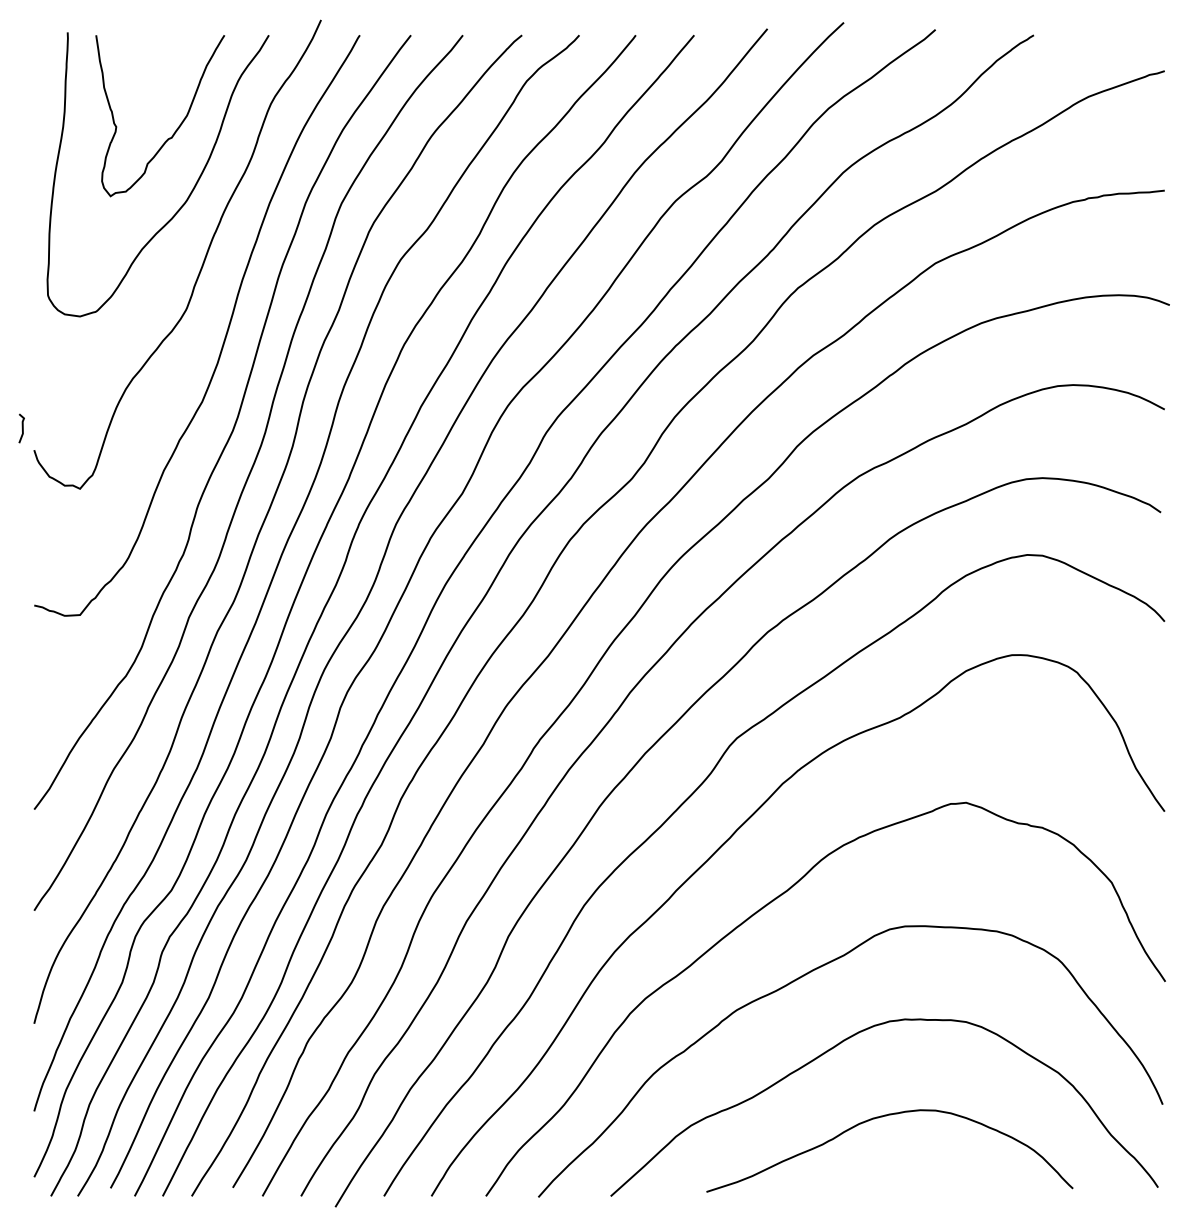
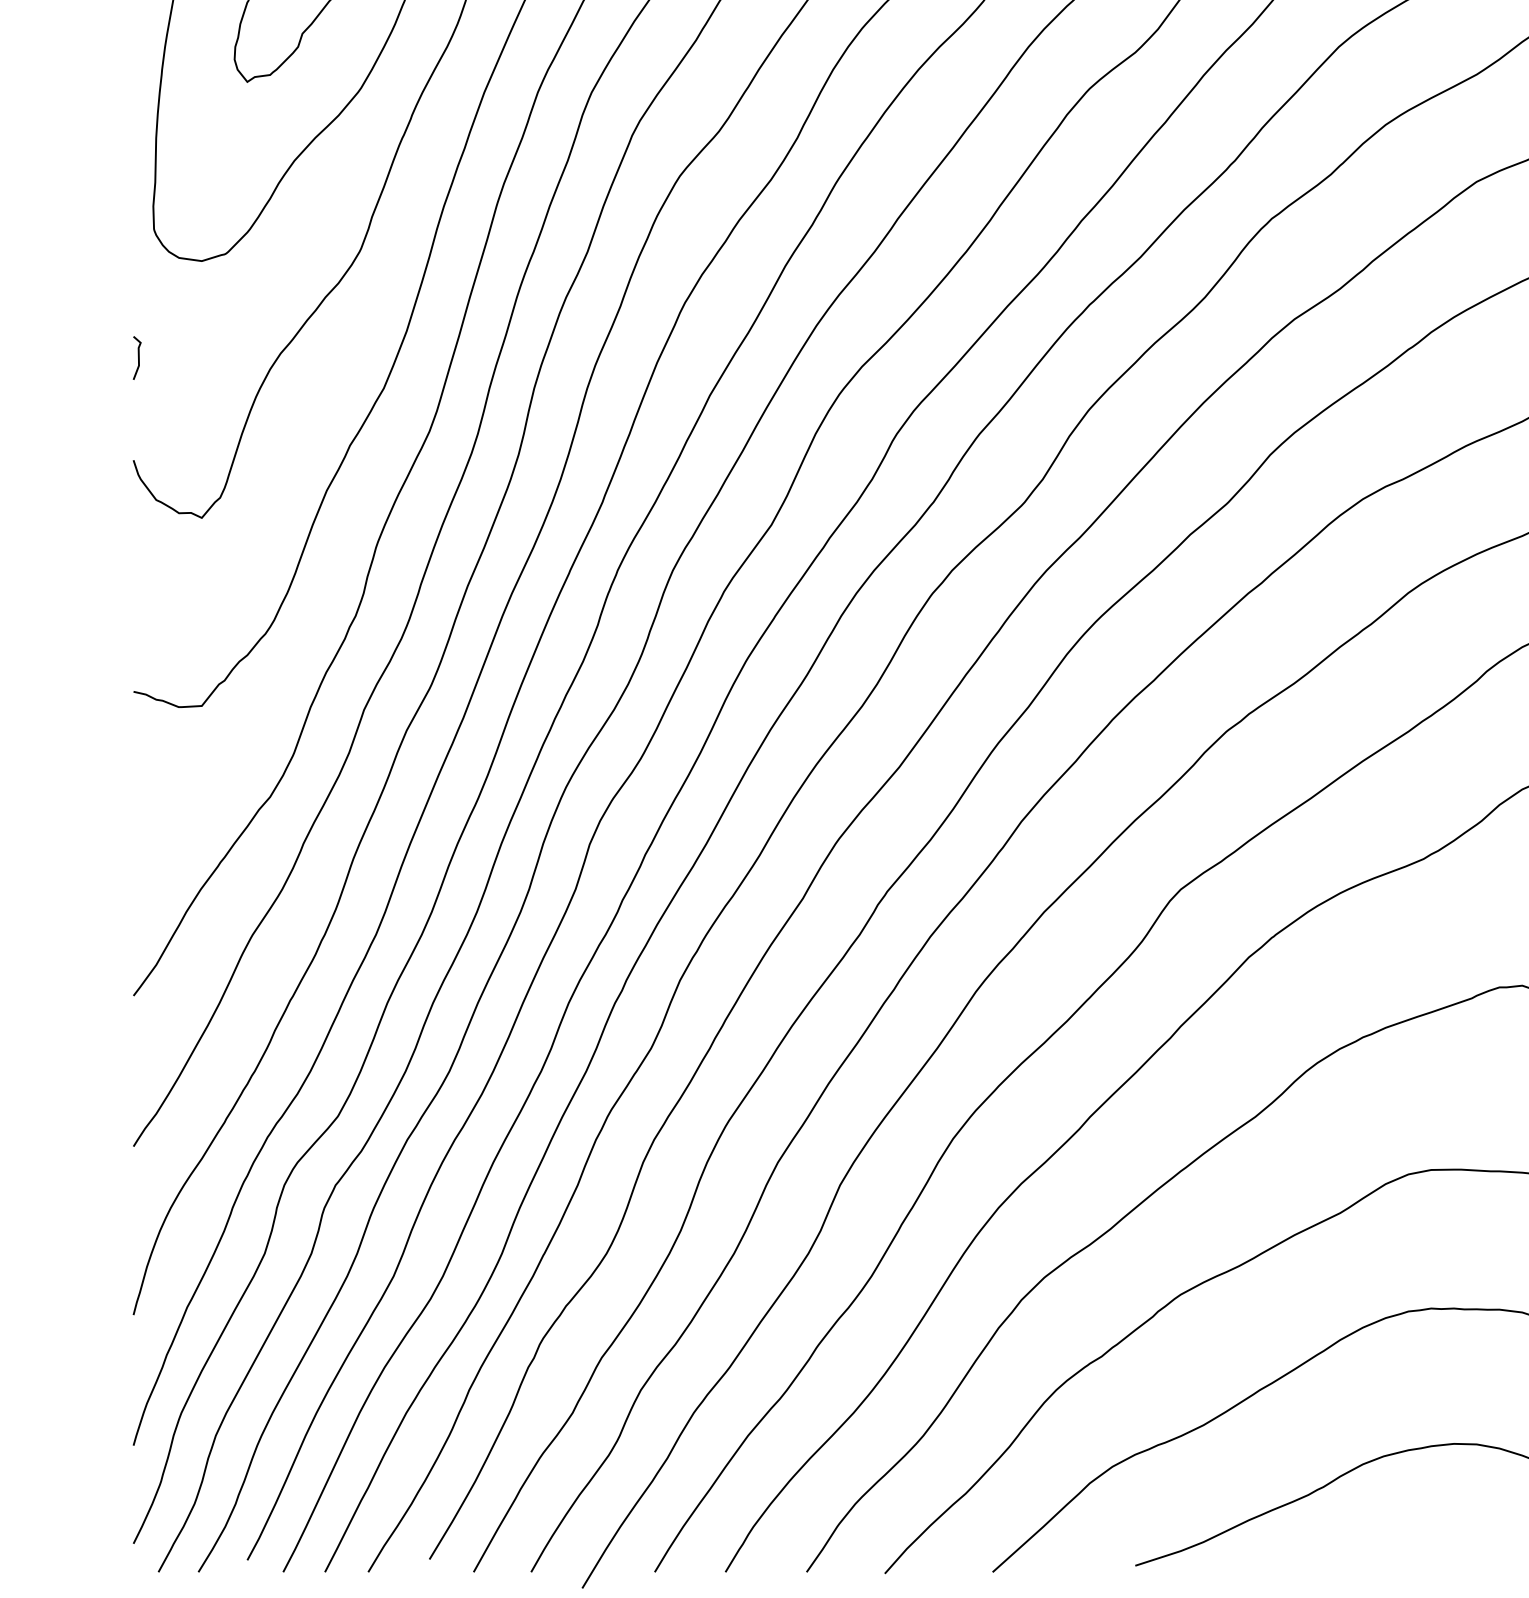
line: (21, 428) -> (136, 357), moved

